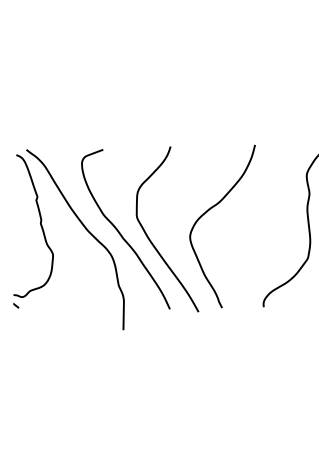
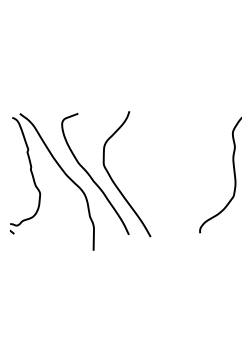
curve: (208, 211) -> (158, 160), removed

